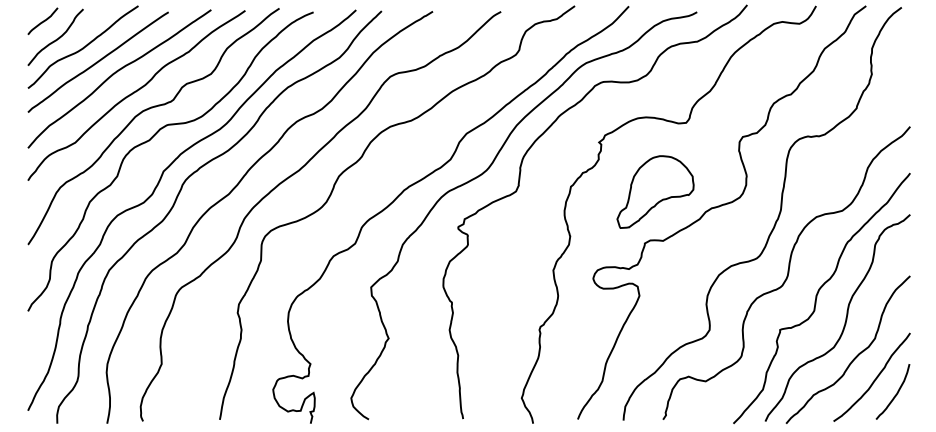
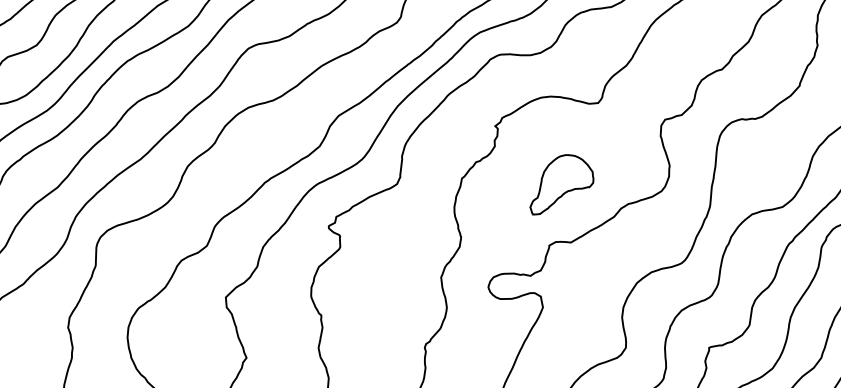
part: (655, 191) -> (561, 184), size x0.7

